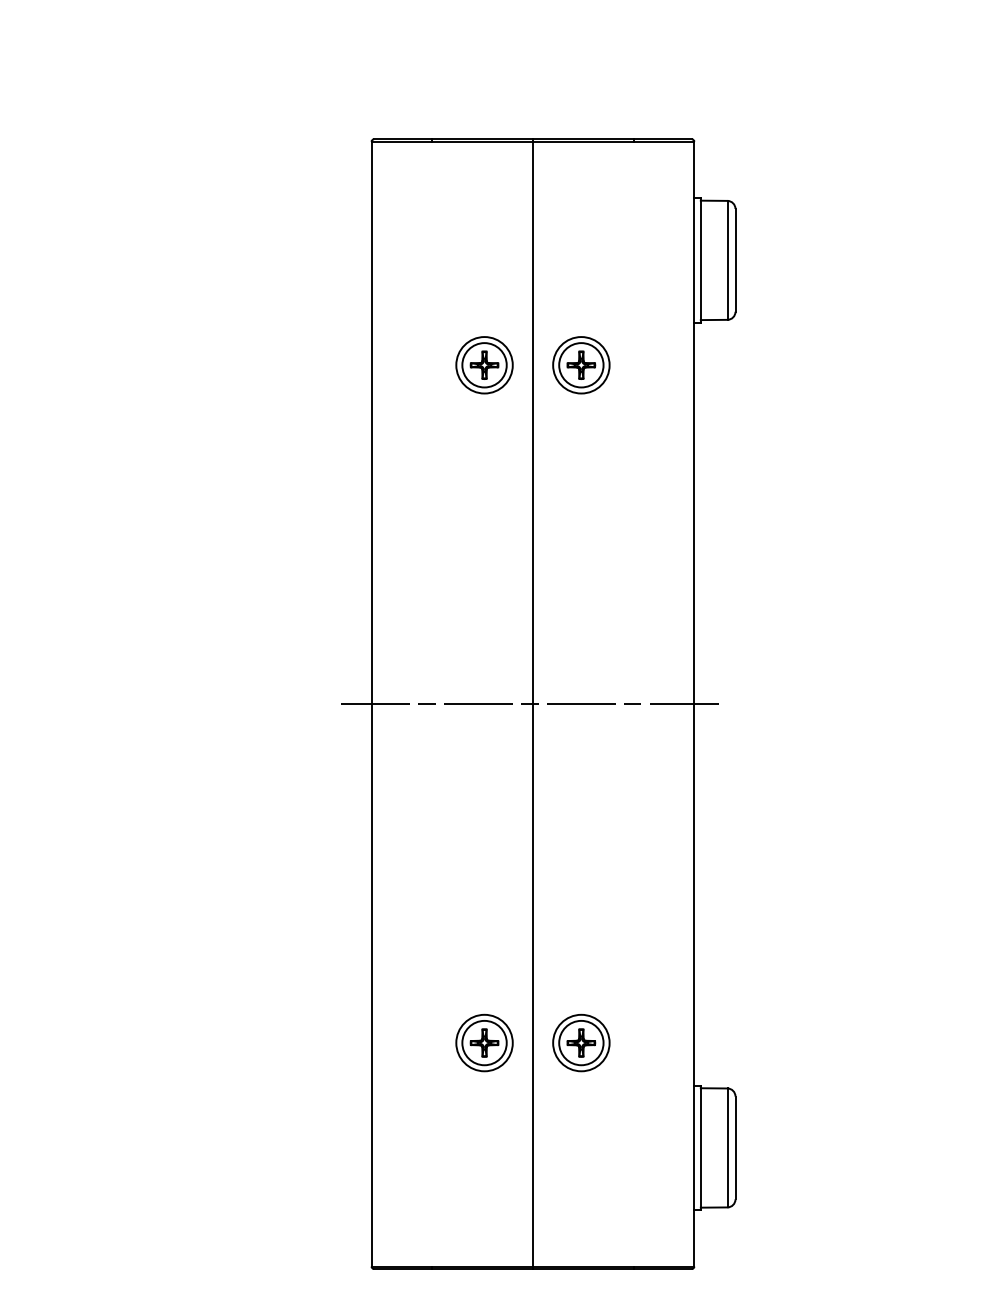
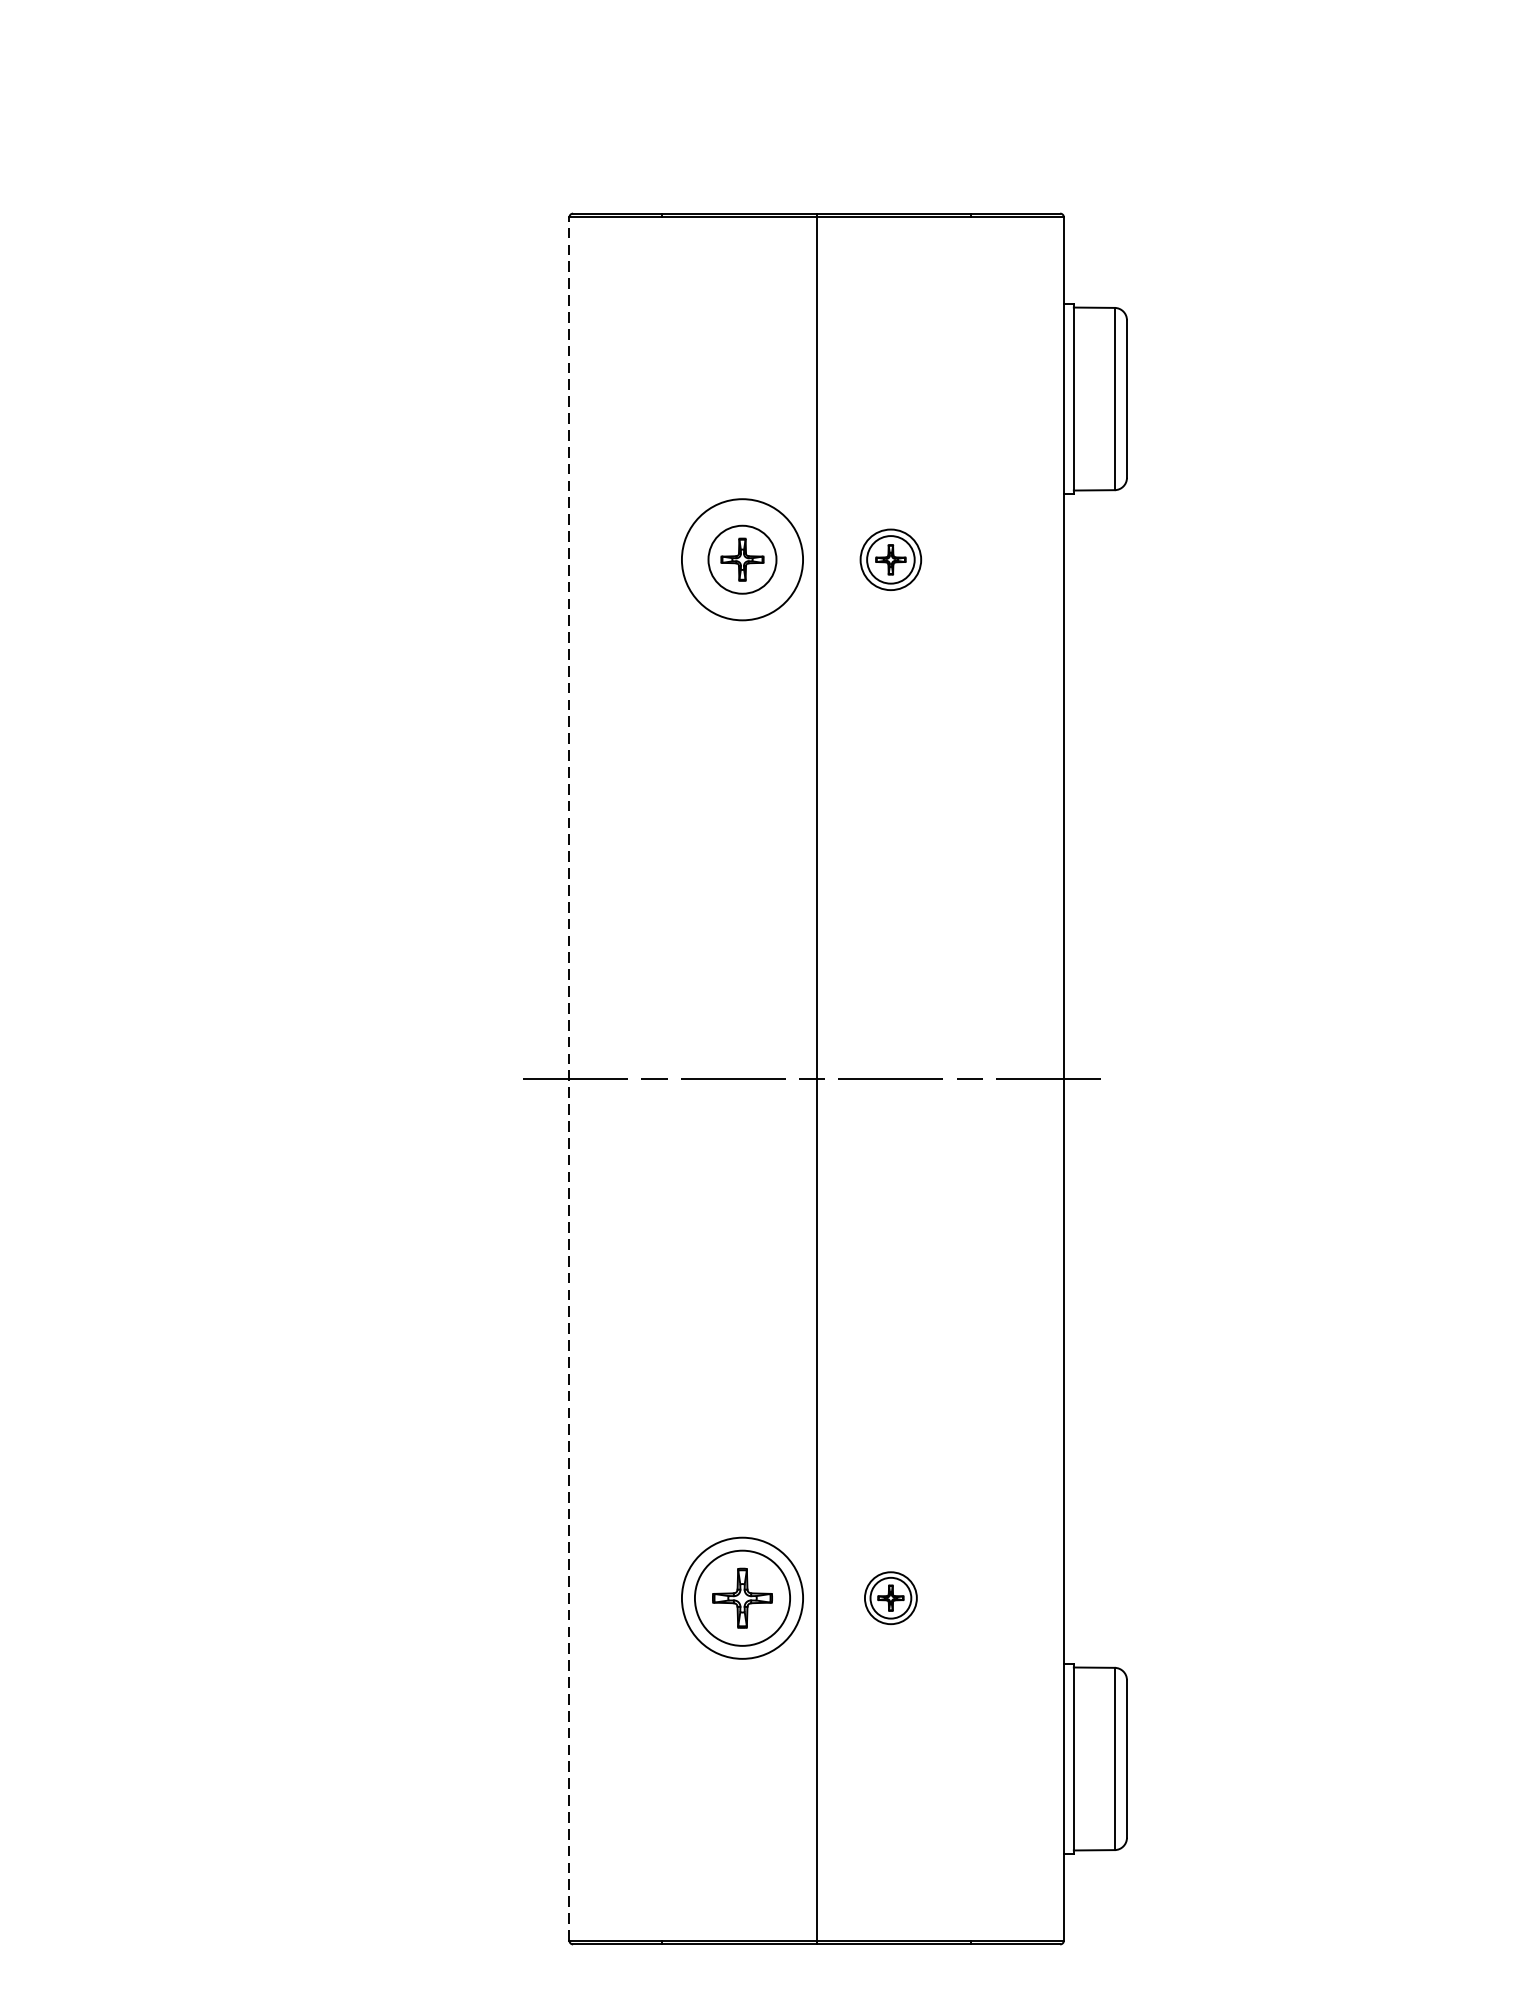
circle: (484, 365) -> (742, 560), size x1.4
part: (581, 365) -> (891, 560), size x0.7
line: (371, 703) -> (569, 1077), solid -> dashed
part: (484, 1042) -> (742, 1597), size x1.4
part: (581, 1042) -> (891, 1597), size x0.6

